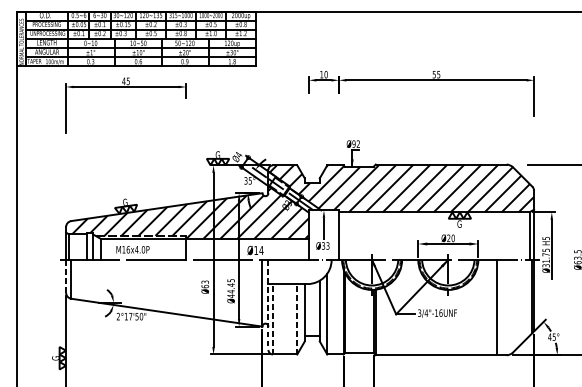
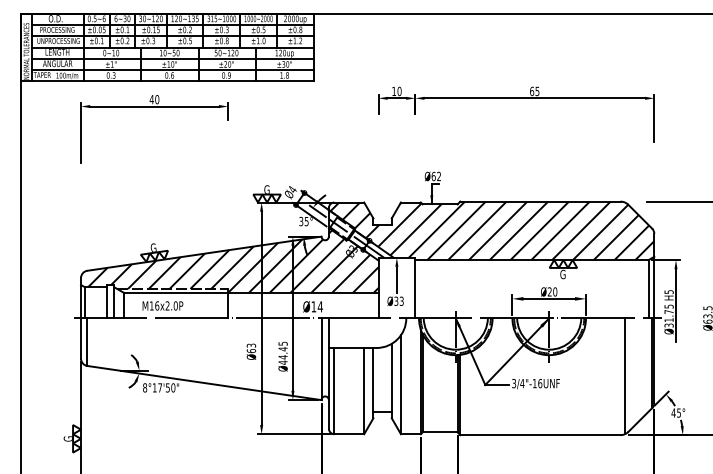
text: (434, 74) -> (532, 91), 55 -> 65
text: (128, 81) -> (157, 99), 45 -> 40
text: (353, 144) -> (433, 176), Ø92 -> Ø62
text: (136, 249) -> (167, 305), M16x4.0P -> M16x2.0P
line: (66, 277) -> (81, 339), dashed -> solid
line: (268, 305) -> (328, 374), dashed -> solid
line: (497, 307) -> (625, 376), moved
text: (118, 316) -> (145, 387), 2°17'50" -> 8°17'50"
line: (273, 318) -> (334, 390), dashed -> solid
line: (297, 318) -> (364, 390), dashed -> solid

